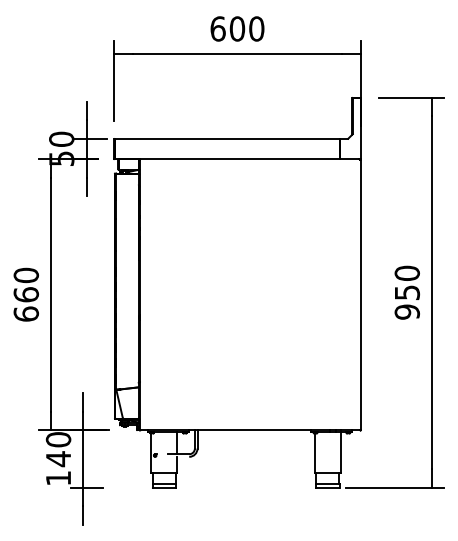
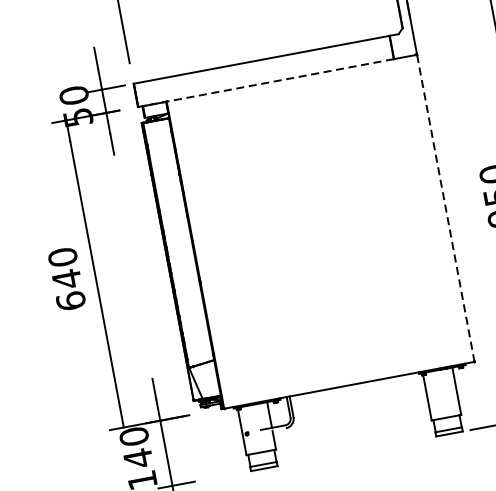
line: (227, 159) -> (266, 83), solid -> dashed
text: (26, 294) -> (67, 278), 660 -> 640
line: (360, 295) -> (445, 209), solid -> dashed

